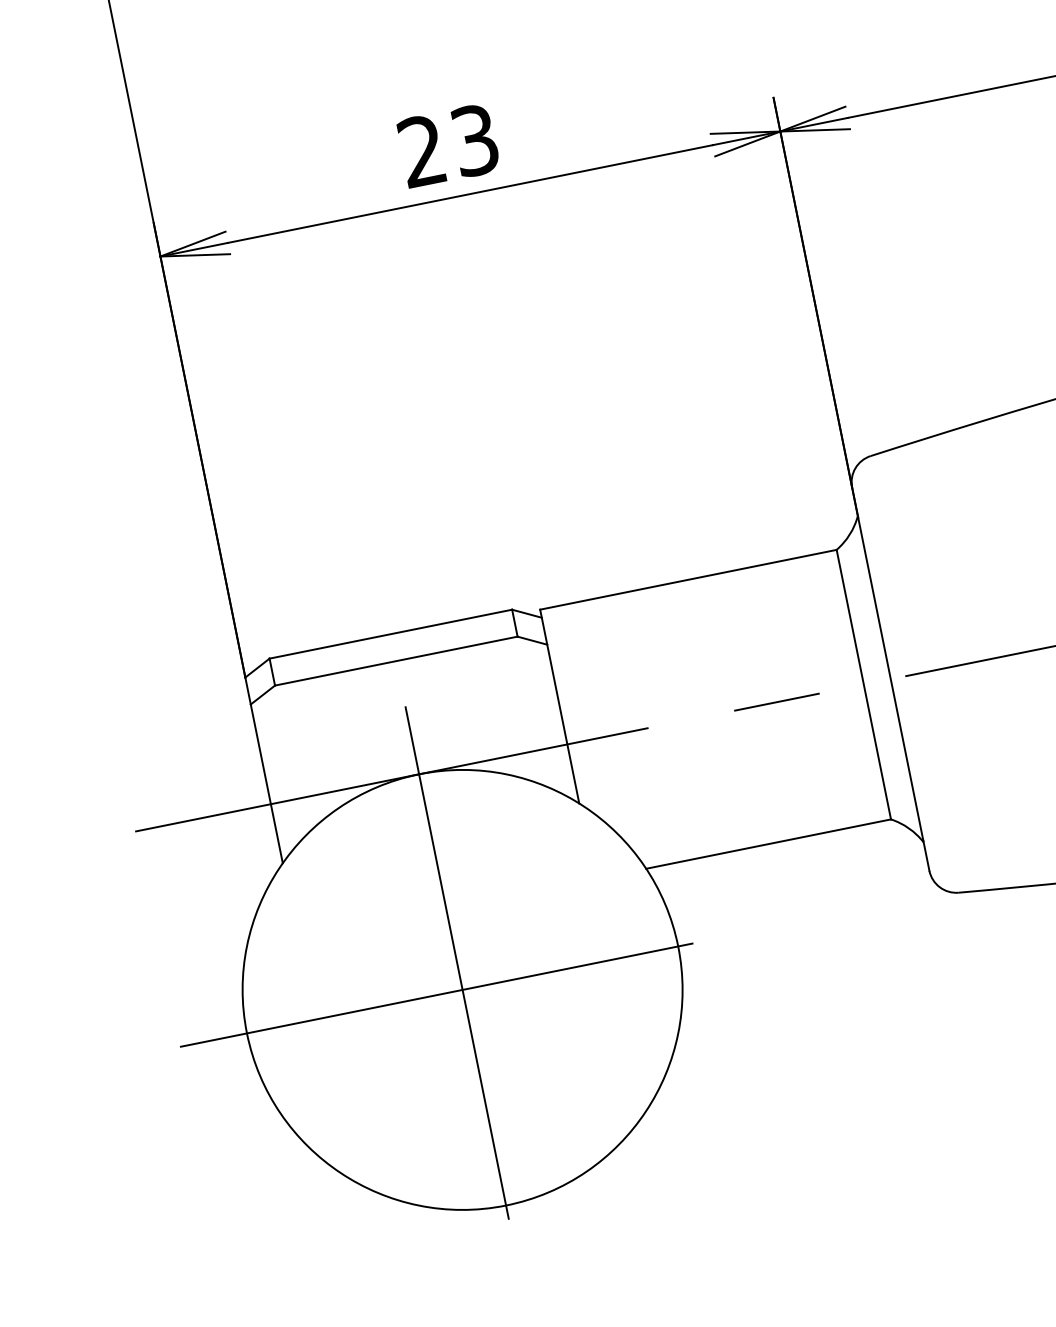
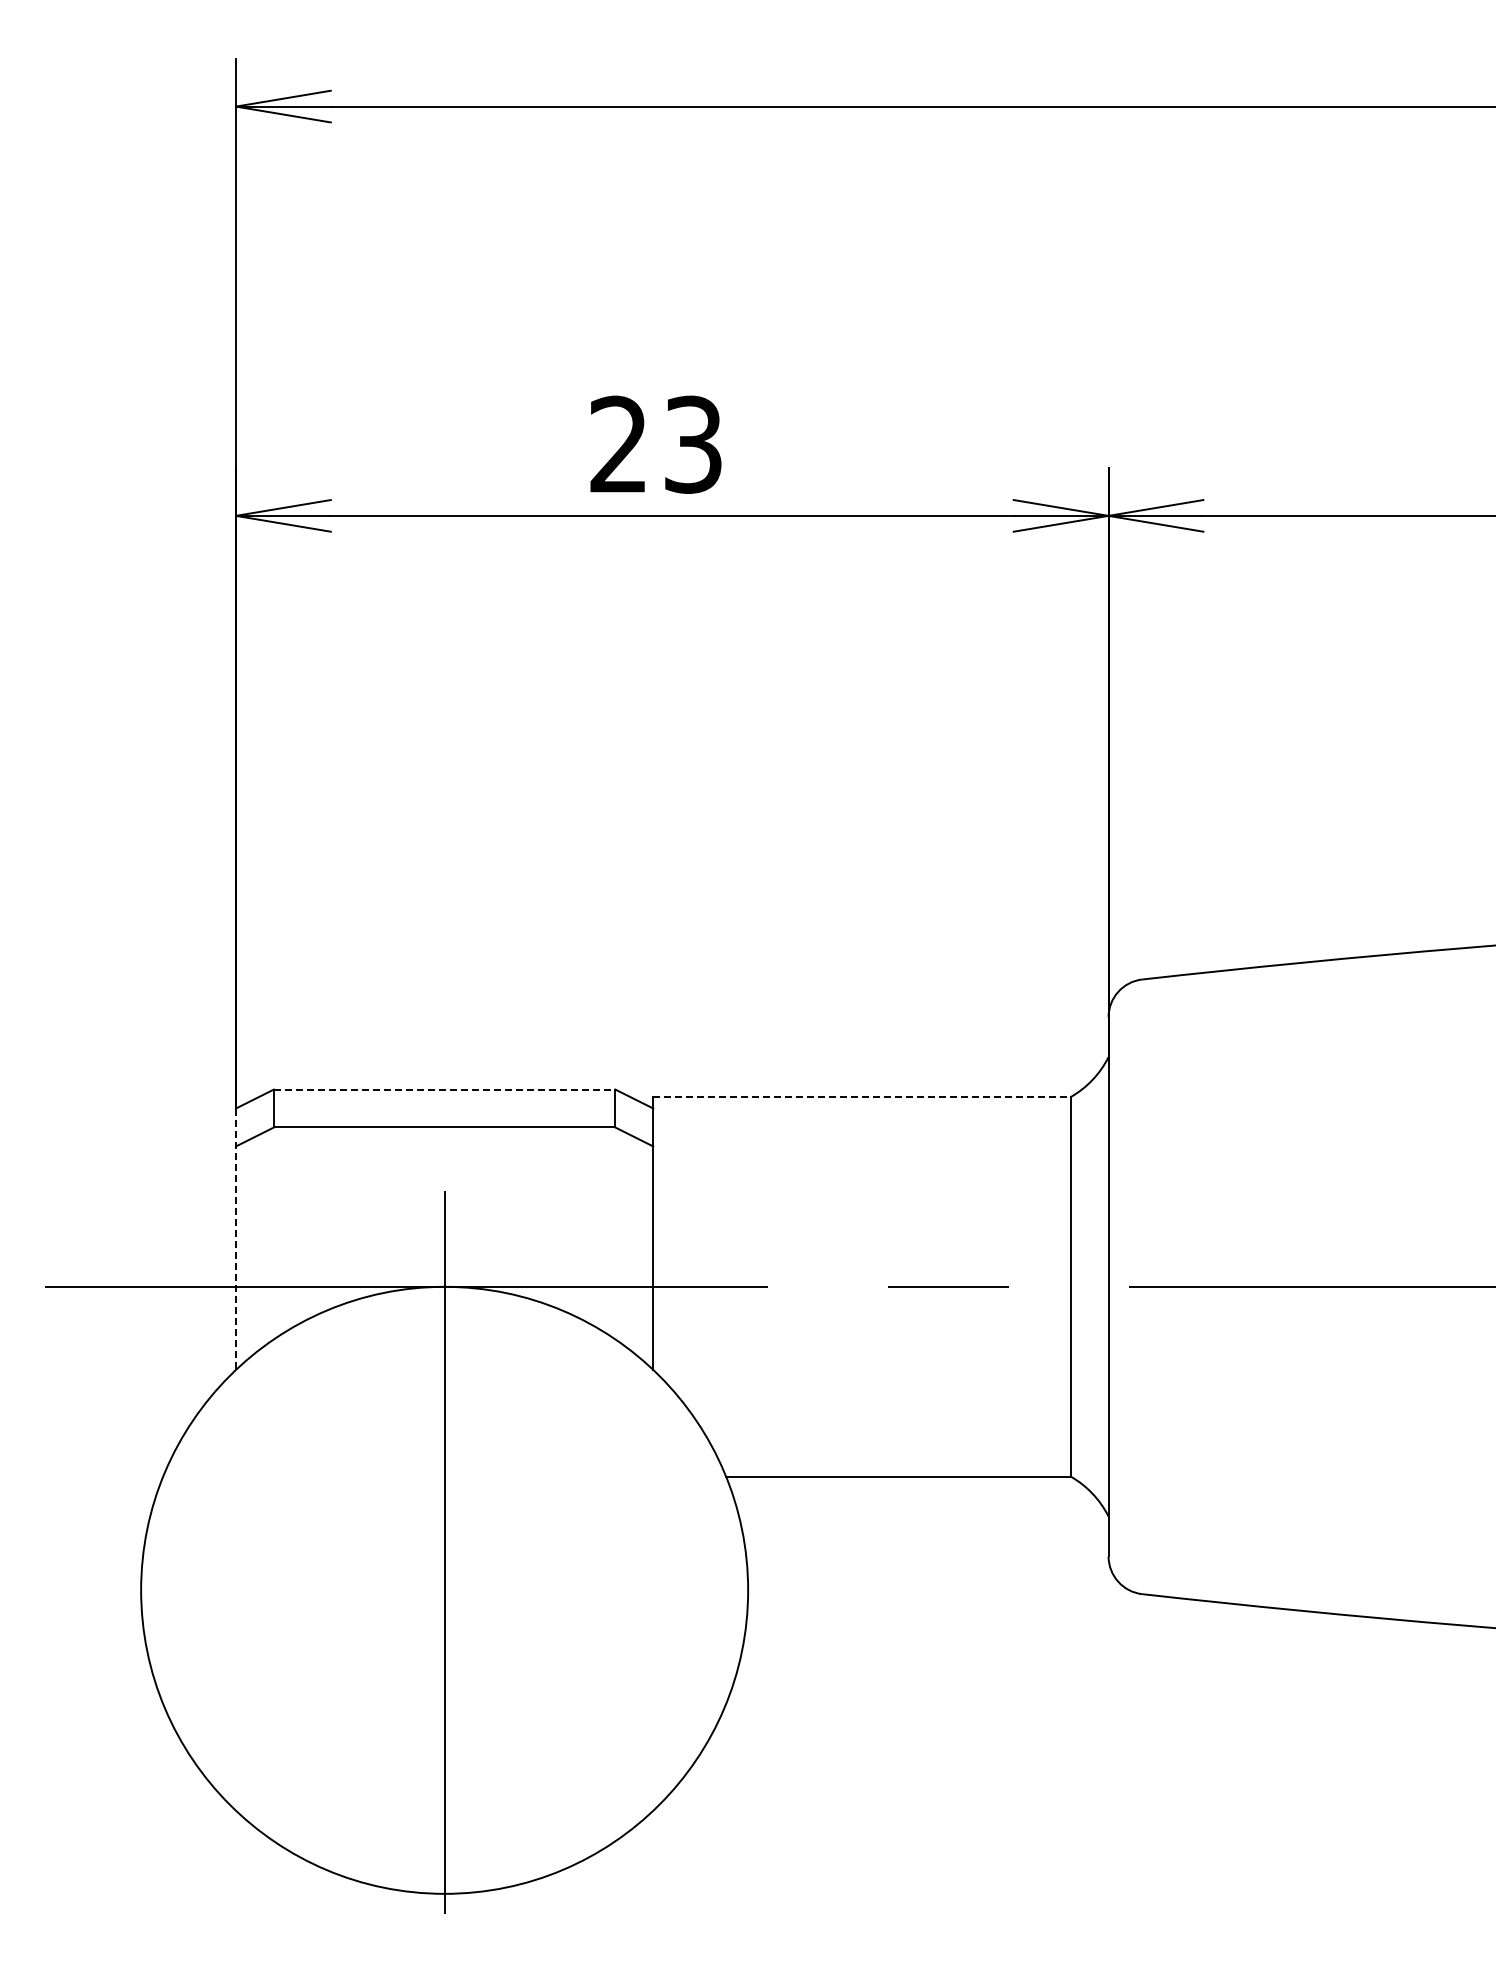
line: (688, 580) -> (861, 1097), solid -> dashed
line: (390, 634) -> (444, 1089), solid -> dashed
line: (263, 770) -> (235, 1239), solid -> dashed
line: (461, 990) -> (442, 1590), removed

